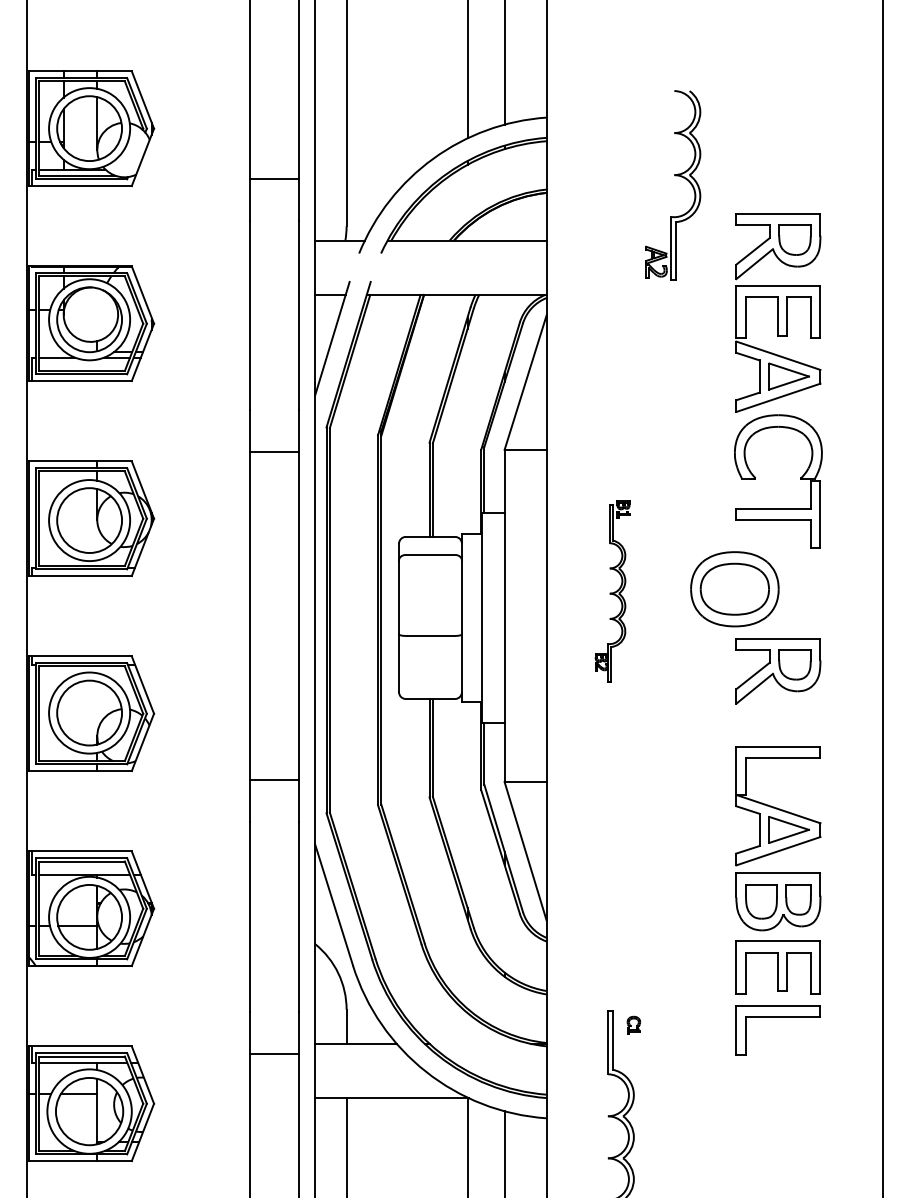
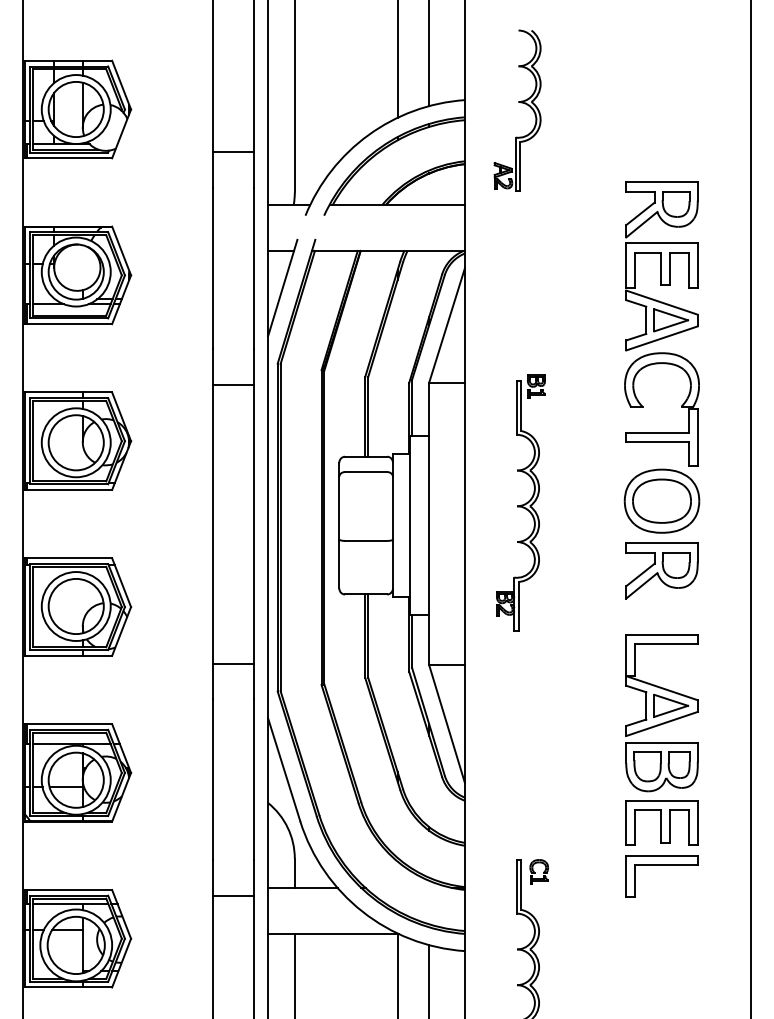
part: (674, 175) -> (518, 102), moved
part: (734, 588) -> (661, 500), moved
part: (611, 590) -> (520, 502), size x1.67
part: (633, 1024) -> (538, 871), size x1.67

